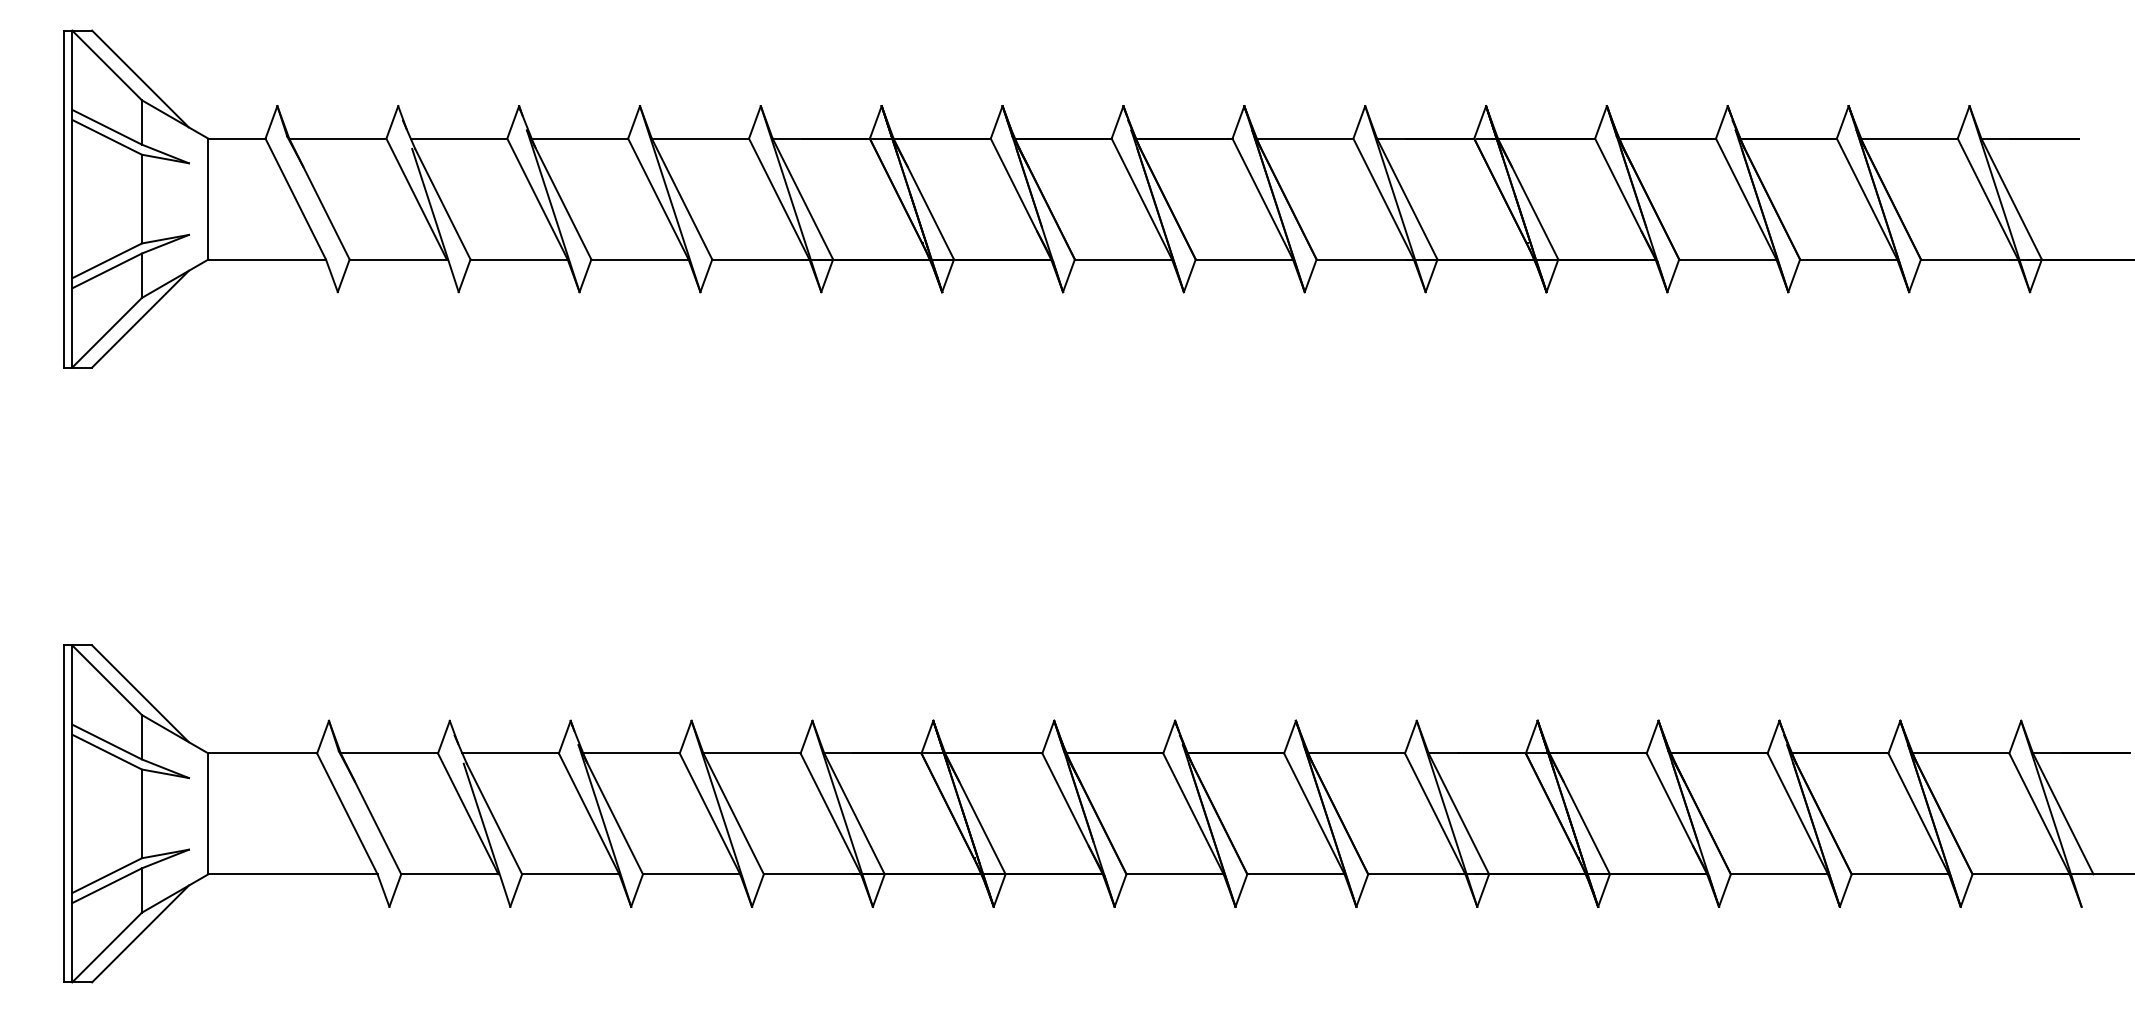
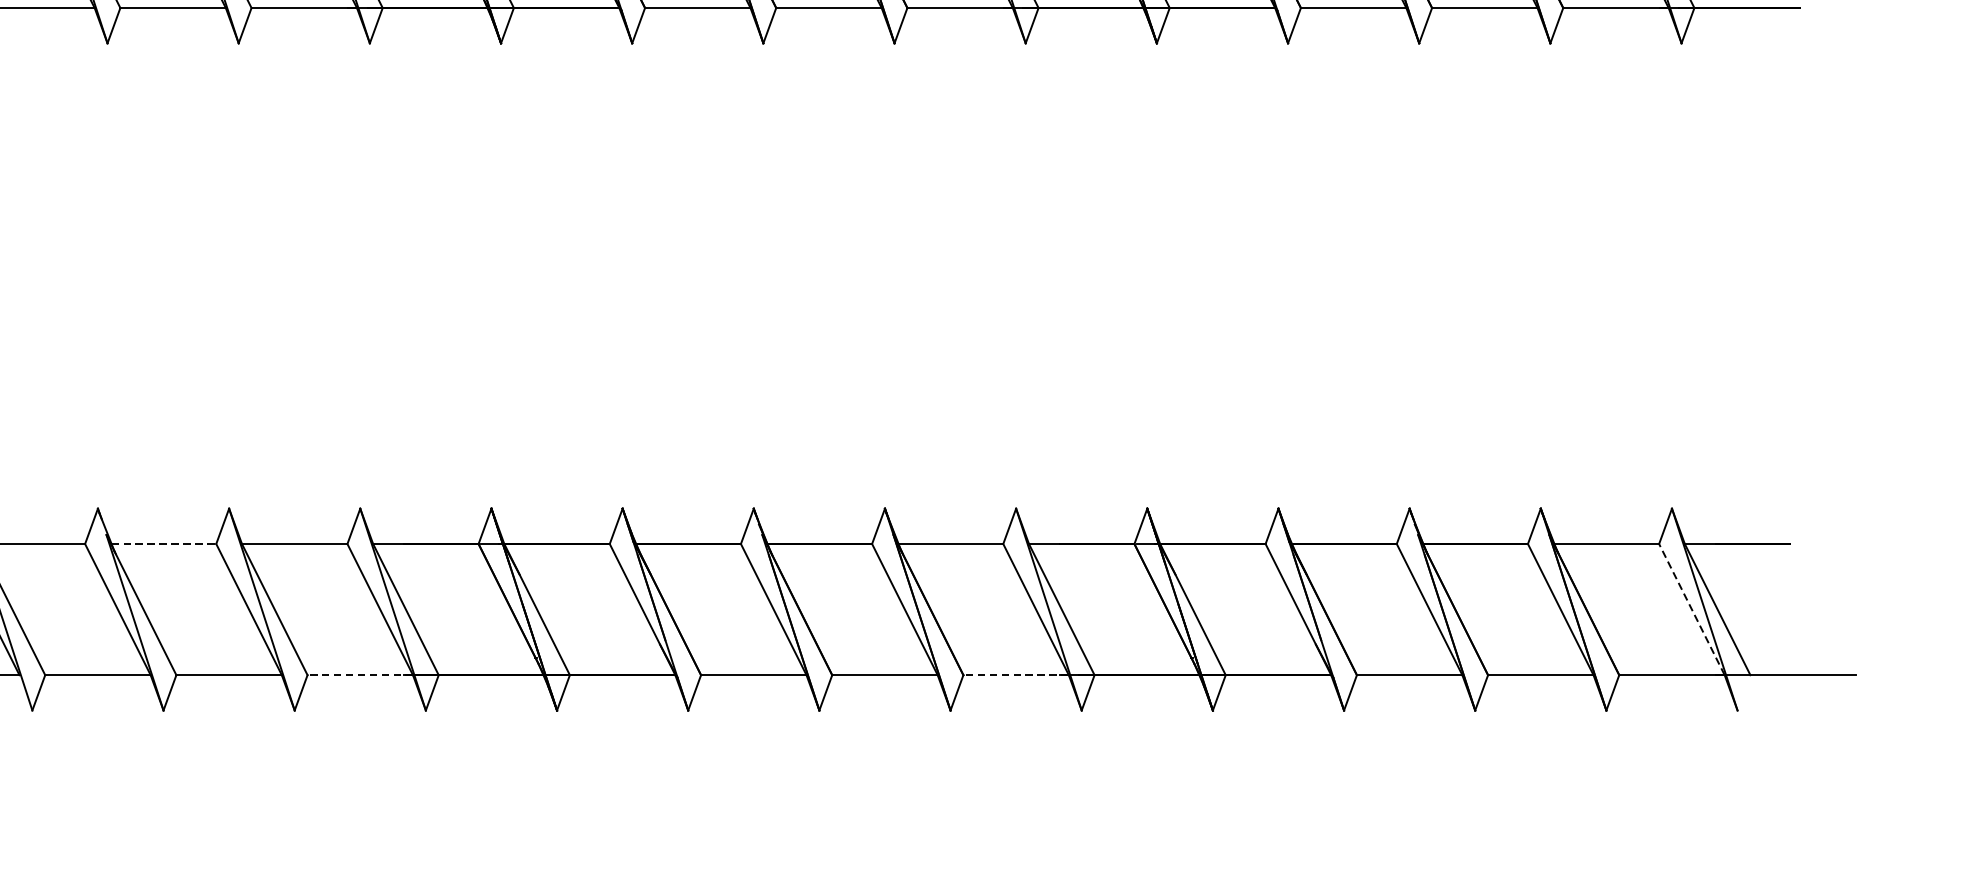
line: (632, 753) -> (164, 544), solid -> dashed
line: (2039, 813) -> (1691, 609), solid -> dashed
line: (812, 874) -> (360, 675), solid -> dashed
line: (1416, 874) -> (1015, 675), solid -> dashed

